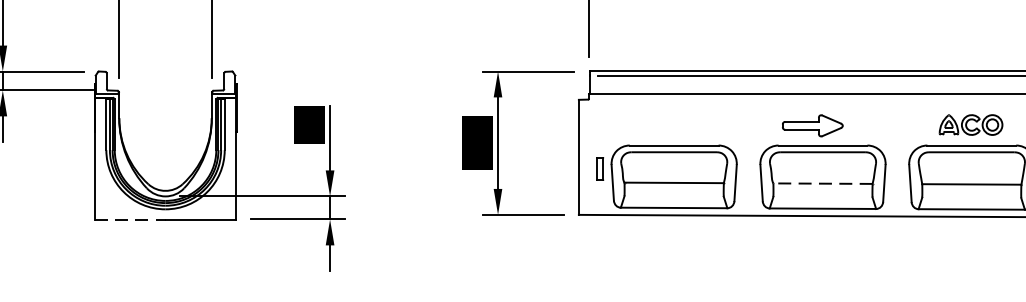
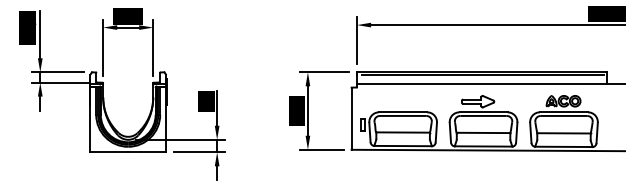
line: (822, 182) -> (483, 132), dashed -> solid
line: (130, 219) -> (109, 152), dashed -> solid

